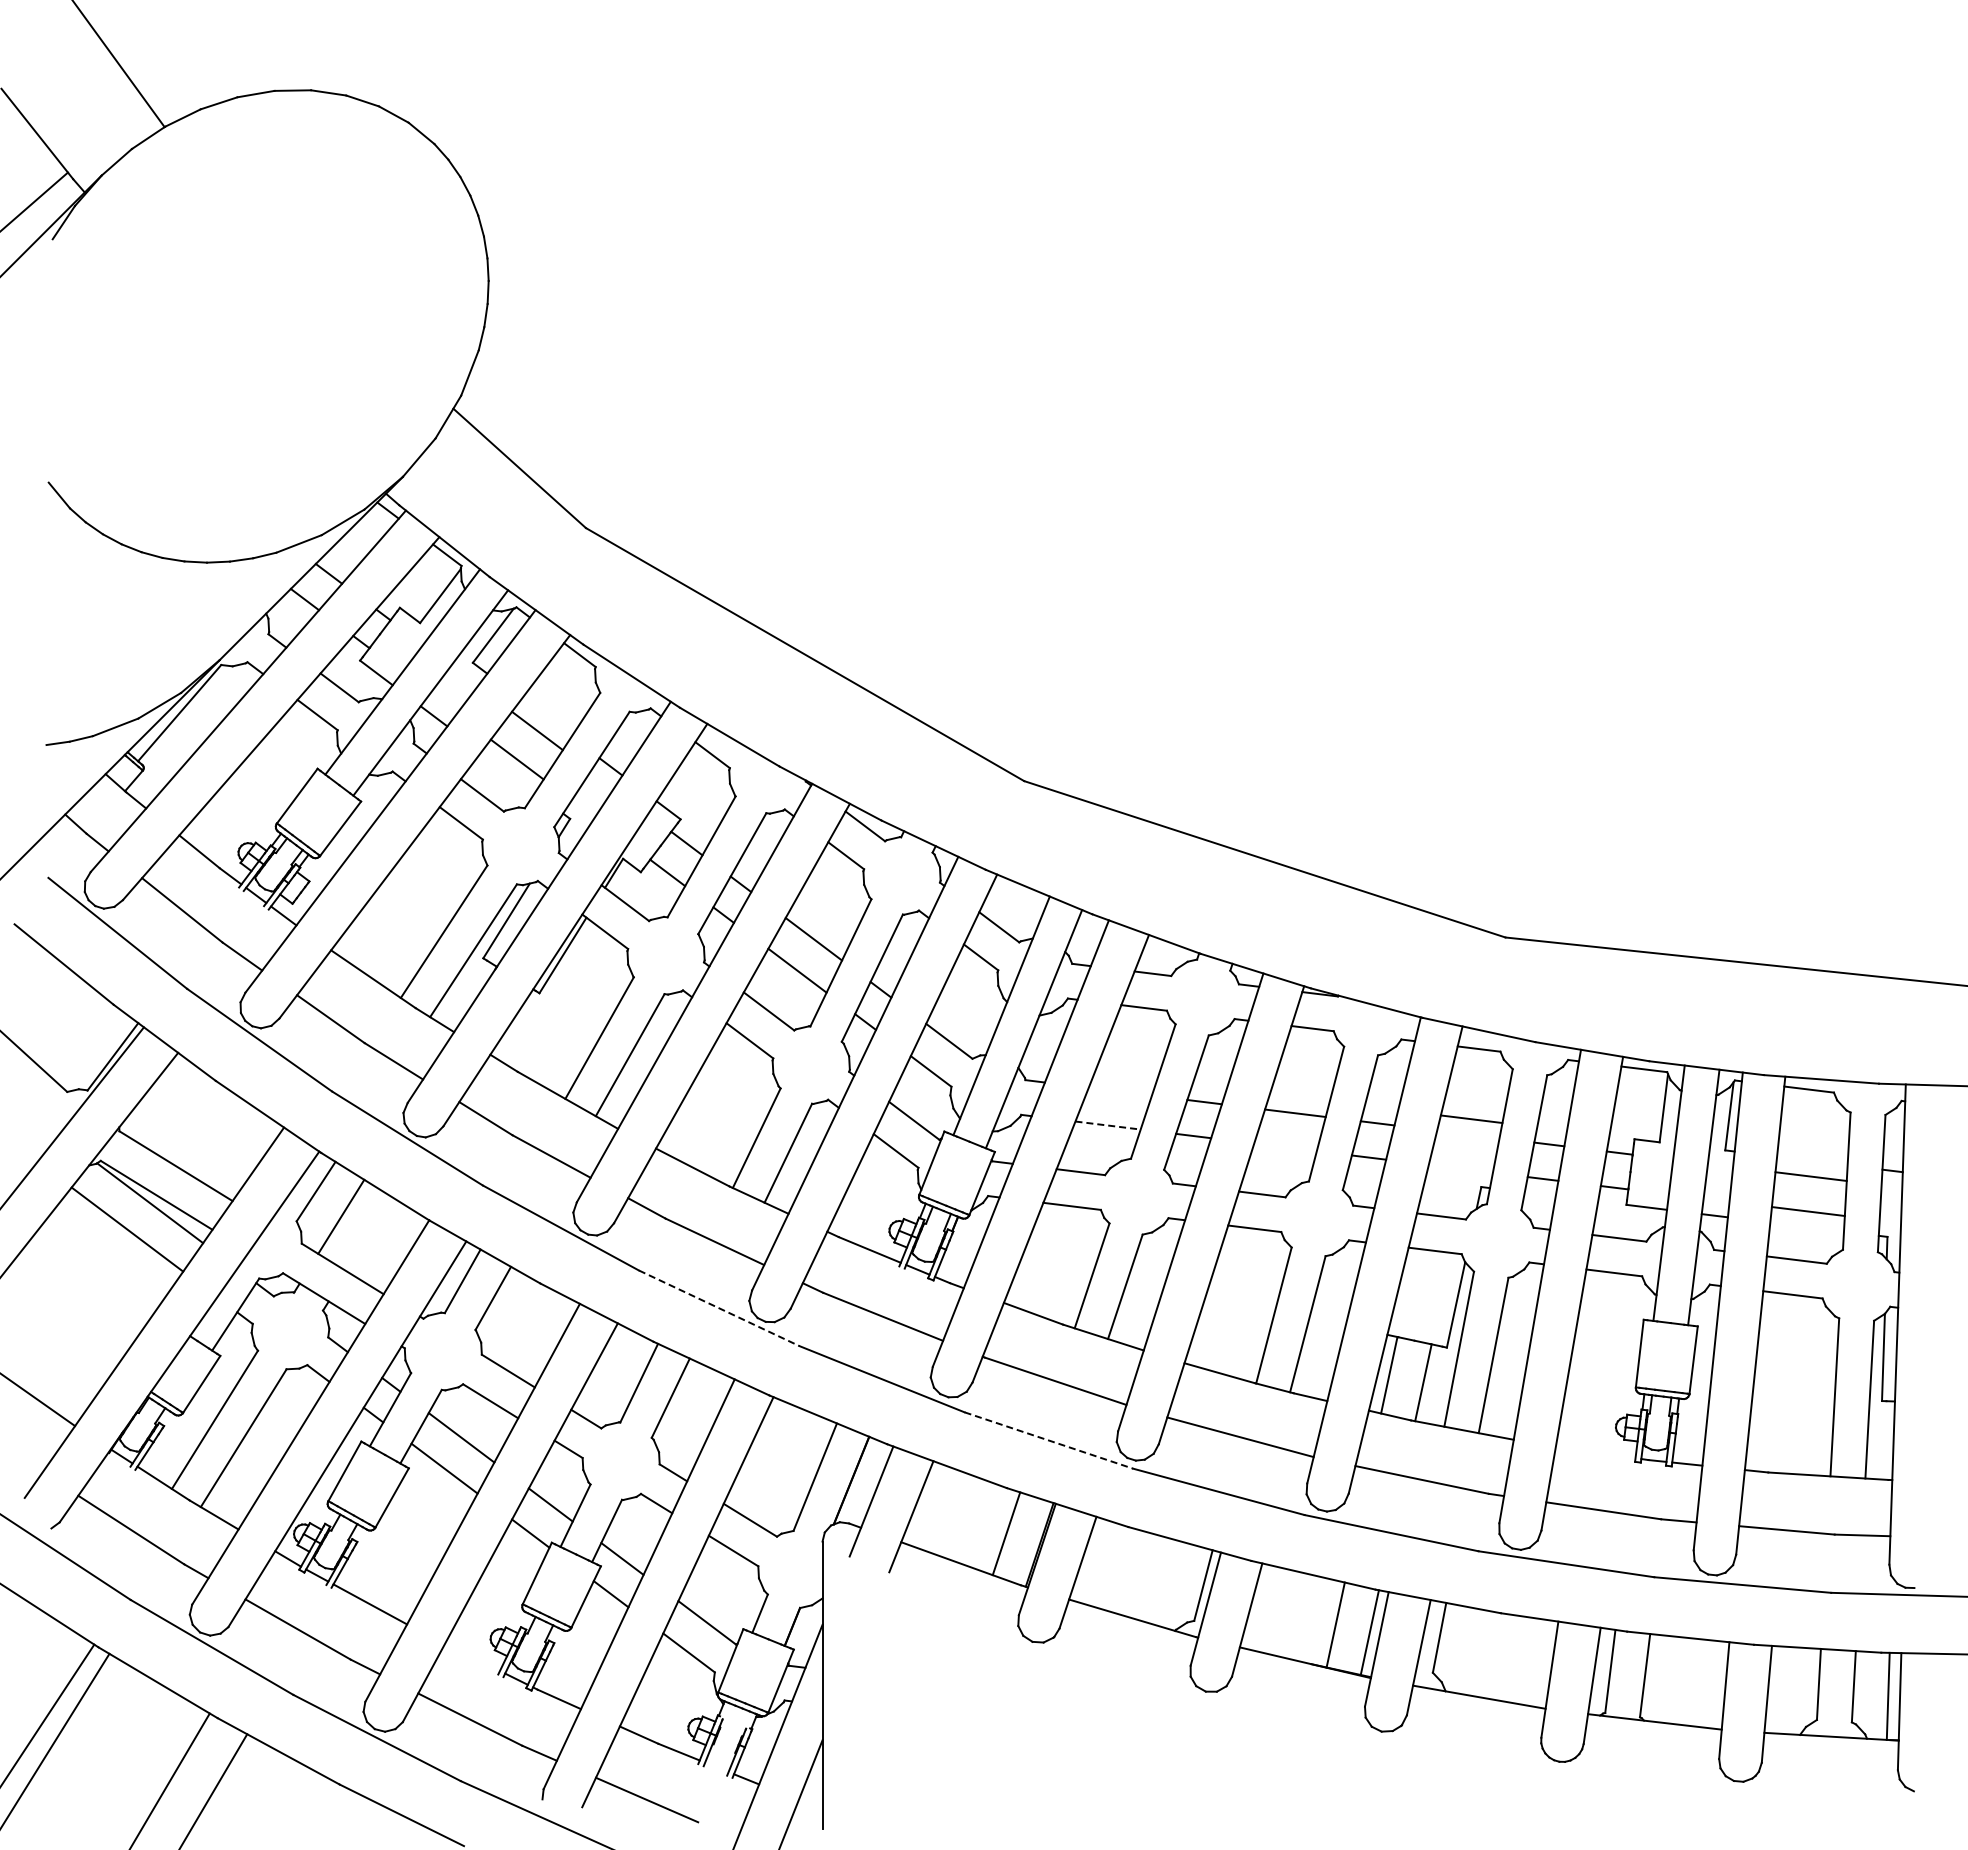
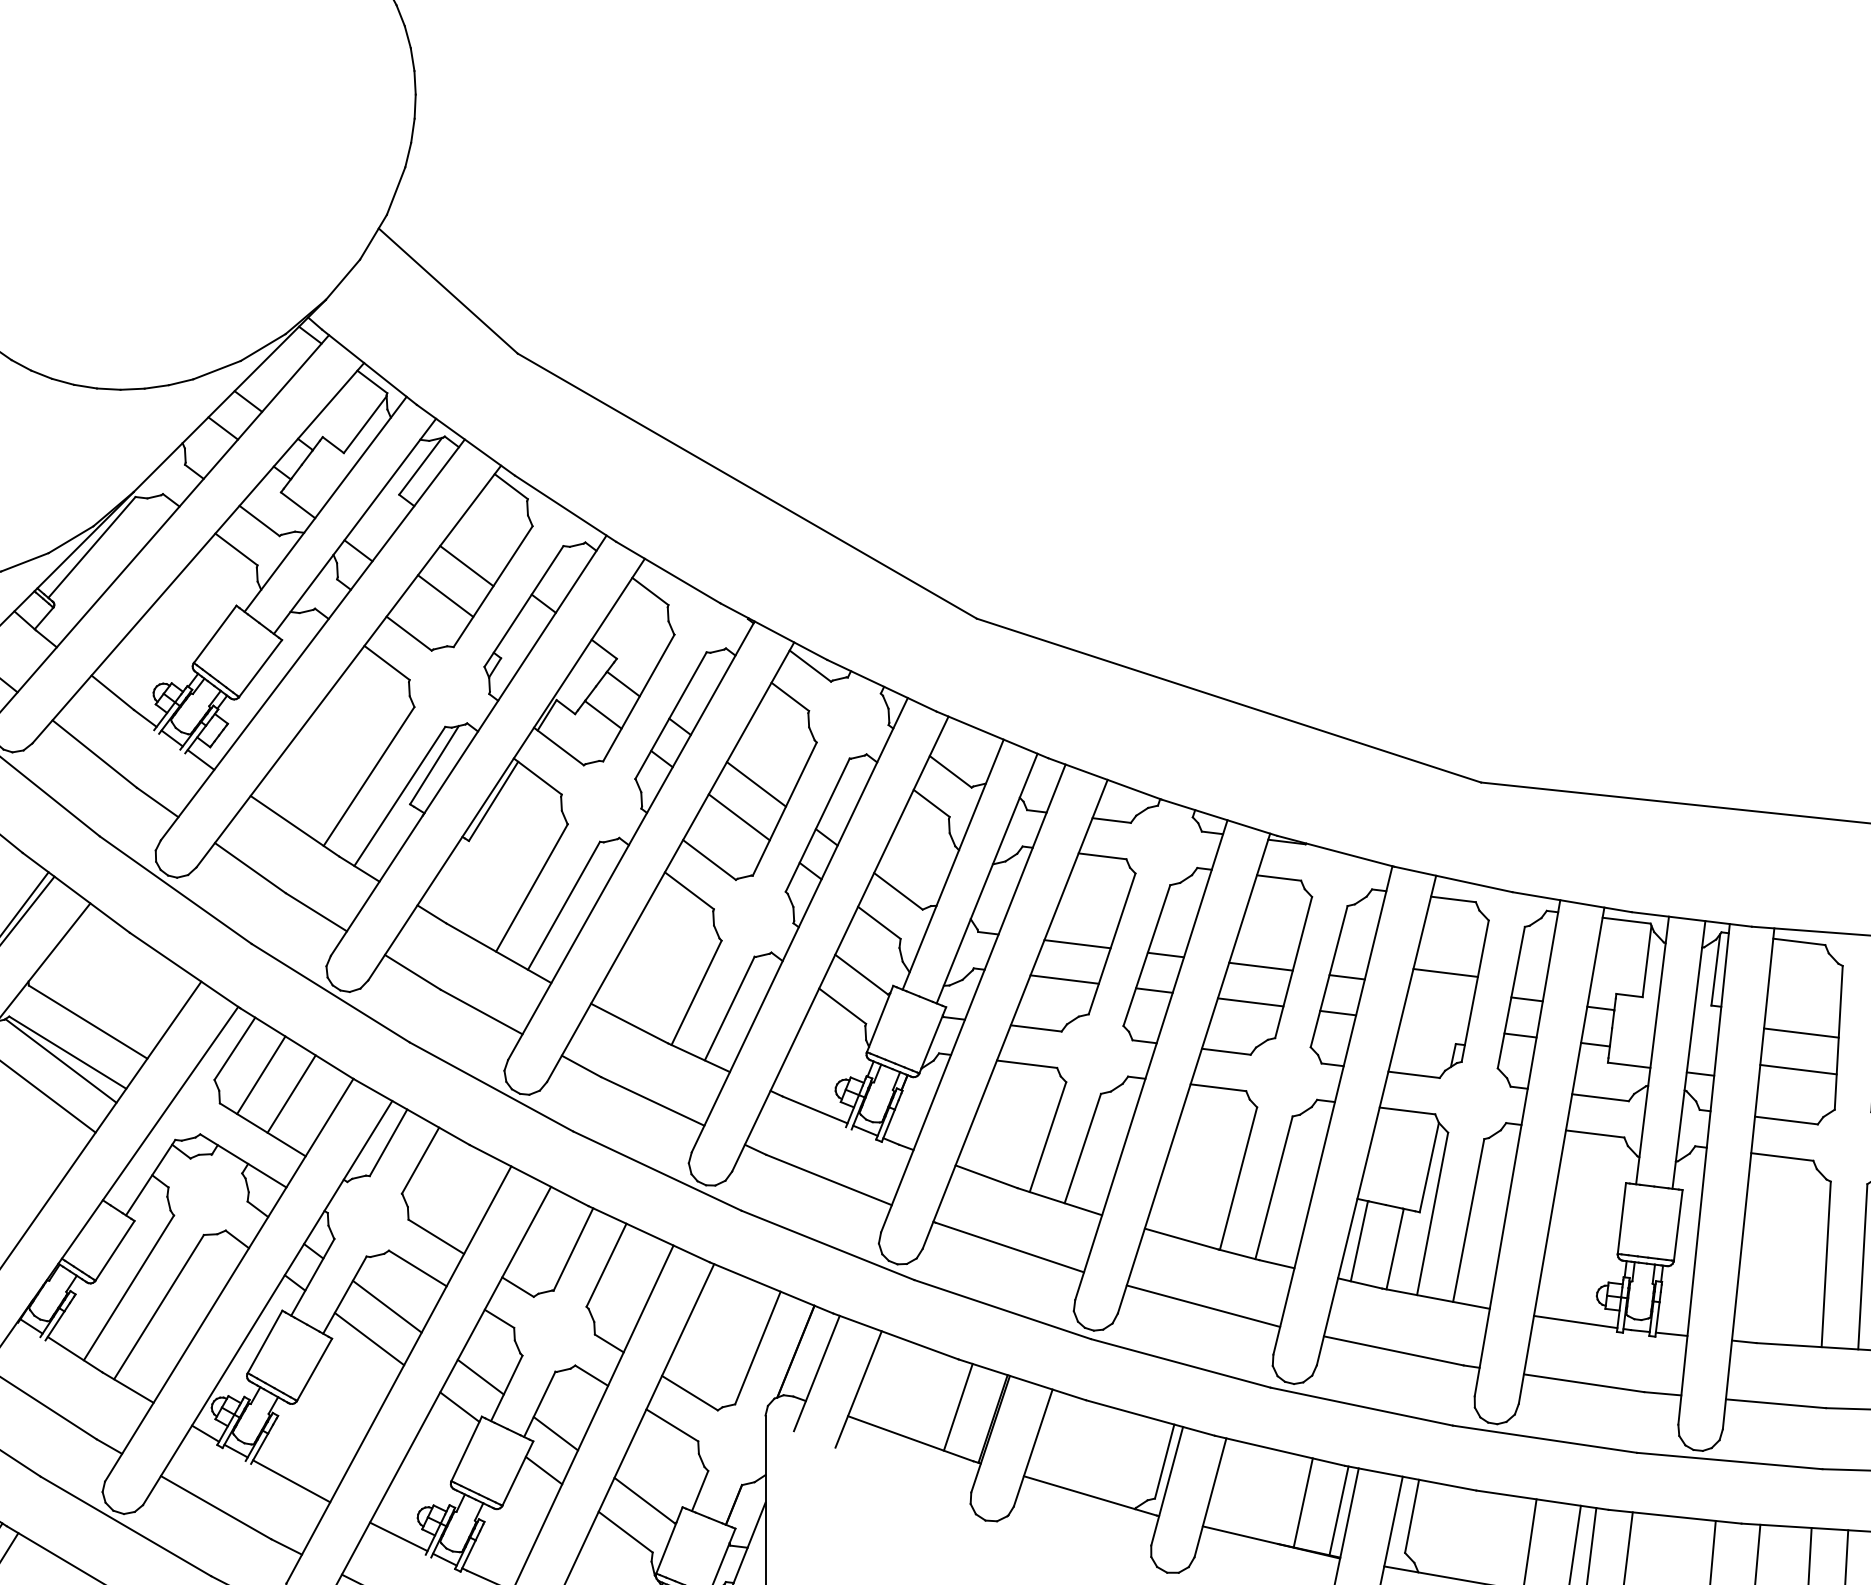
line: (1119, 1091) -> (1076, 943), added
line: (1108, 1125) -> (1065, 979), dashed -> solid
line: (1285, 1147) -> (1250, 1002), added
line: (370, 1234) -> (291, 1093), added
line: (719, 1308) -> (657, 1171), dashed -> solid
line: (1048, 1440) -> (1002, 1309), dashed -> solid
line: (1595, 1452) -> (1575, 1322), added
line: (472, 1657) -> (398, 1536), added

